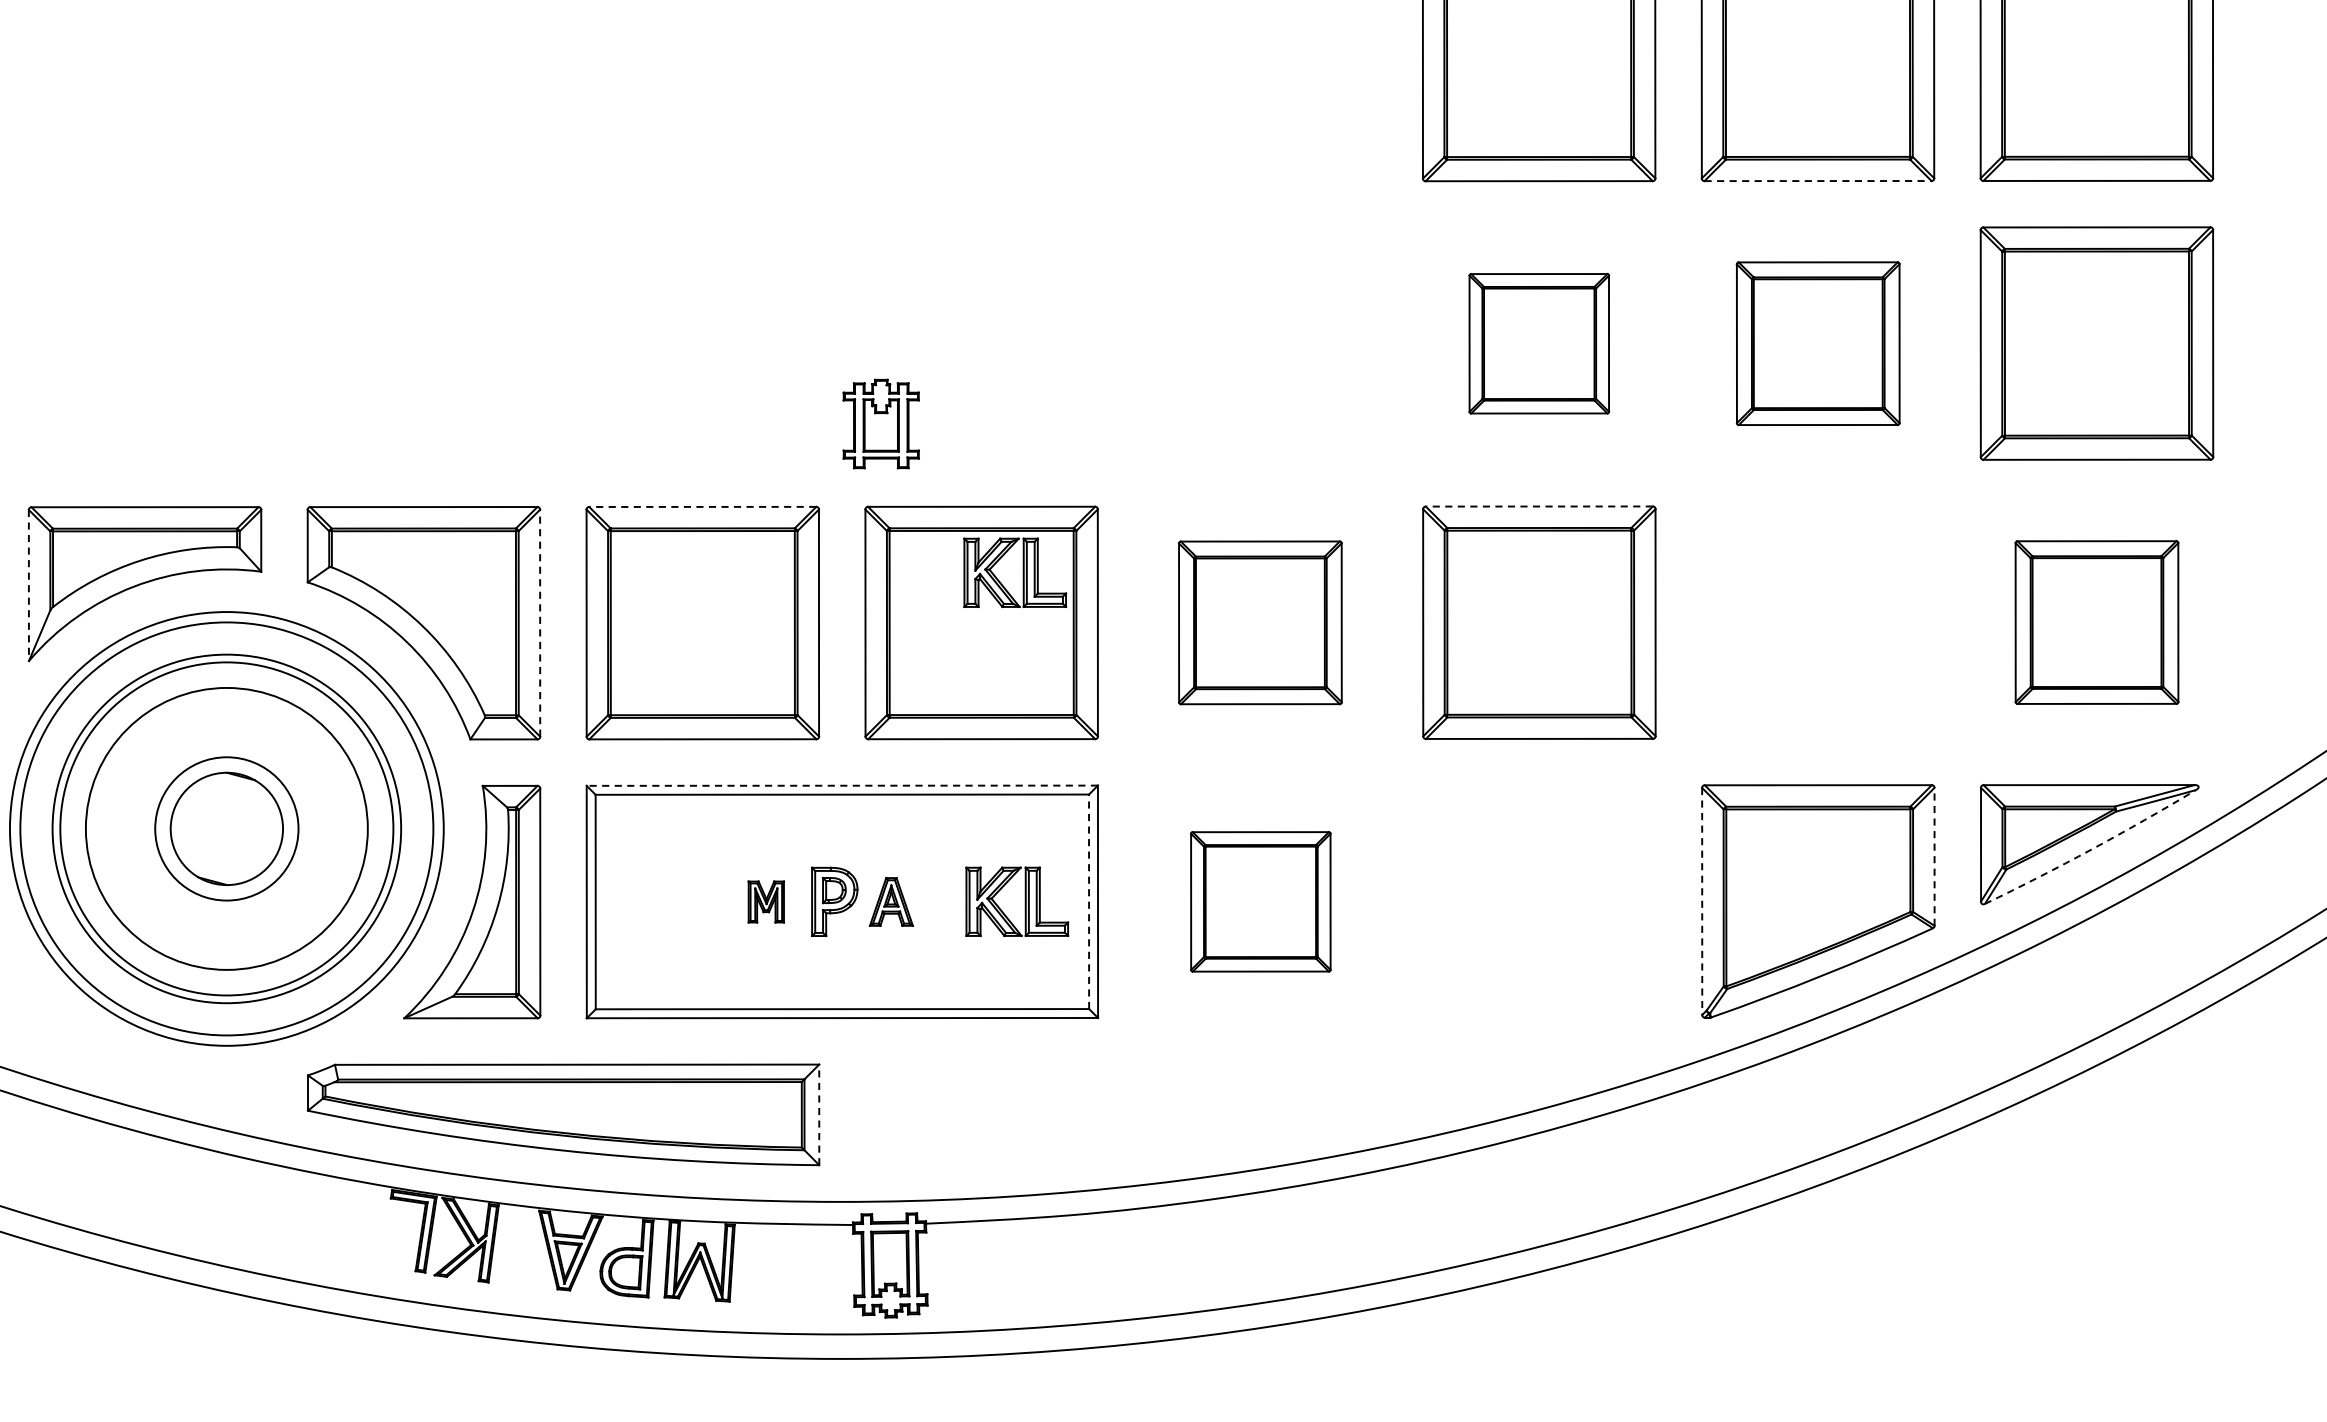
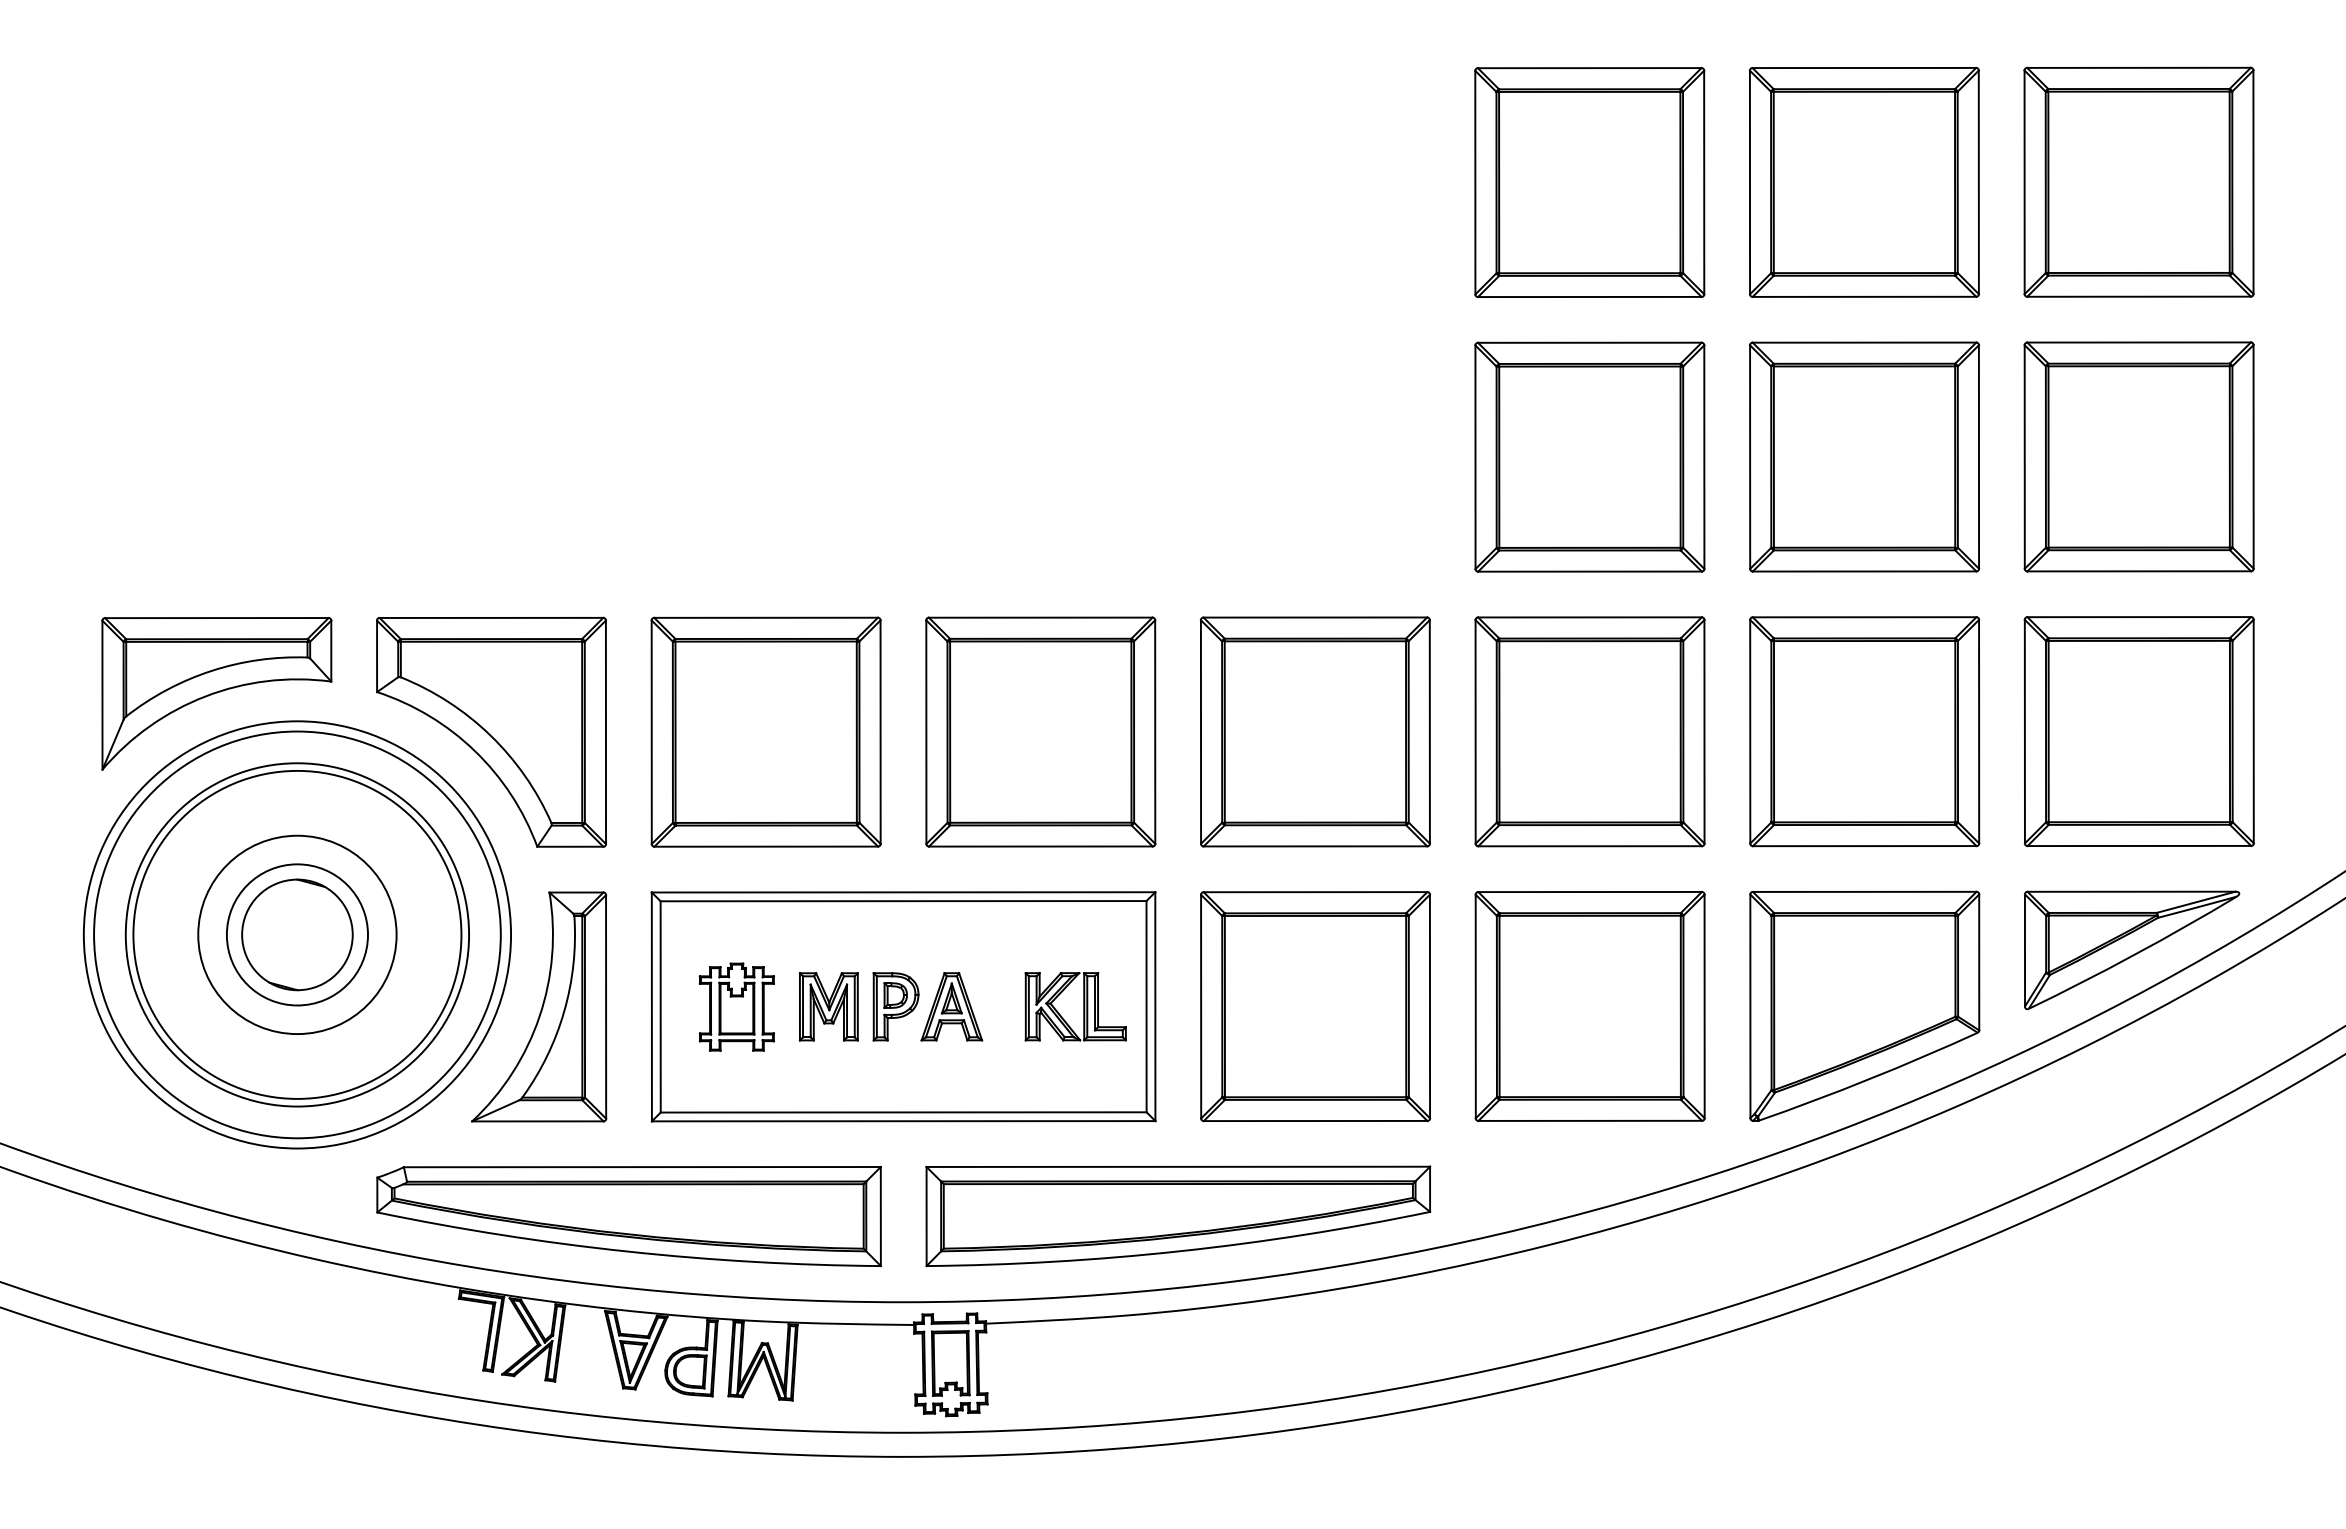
line: (1818, 180) -> (1864, 296), dashed -> solid
part: (1538, 343) -> (1589, 456), size x1.67
part: (1818, 343) -> (1864, 456), size x1.43
part: (880, 423) -> (736, 1006), moved
line: (703, 506) -> (766, 617), dashed -> solid
line: (1539, 506) -> (1590, 617), dashed -> solid
part: (1023, 572) -> (1081, 682), removed
line: (28, 585) -> (102, 695), dashed -> solid
part: (1259, 622) -> (1314, 731), size x1.43
part: (1818, 622) -> (1864, 731), added
part: (2096, 622) -> (2138, 731), size x1.43
line: (539, 623) -> (605, 732), dashed -> solid
line: (842, 785) -> (903, 892), dashed -> solid
circle: (226, 828) -> (297, 934), size x0.71
arc: (2092, 849) -> (2134, 955), dashed -> solid
line: (1934, 856) -> (1979, 962), dashed -> solid
part: (766, 901) -> (828, 1006), size x1.67
part: (891, 901) -> (951, 1006), size x1.43
line: (1089, 901) -> (1146, 1006), dashed -> solid
part: (1260, 901) -> (1315, 1006), size x1.67
part: (1538, 901) -> (1589, 1006), added
line: (1702, 901) -> (1750, 1006), dashed -> solid
line: (818, 1114) -> (880, 1216), dashed -> solid
part: (1121, 1114) -> (1178, 1216), added

